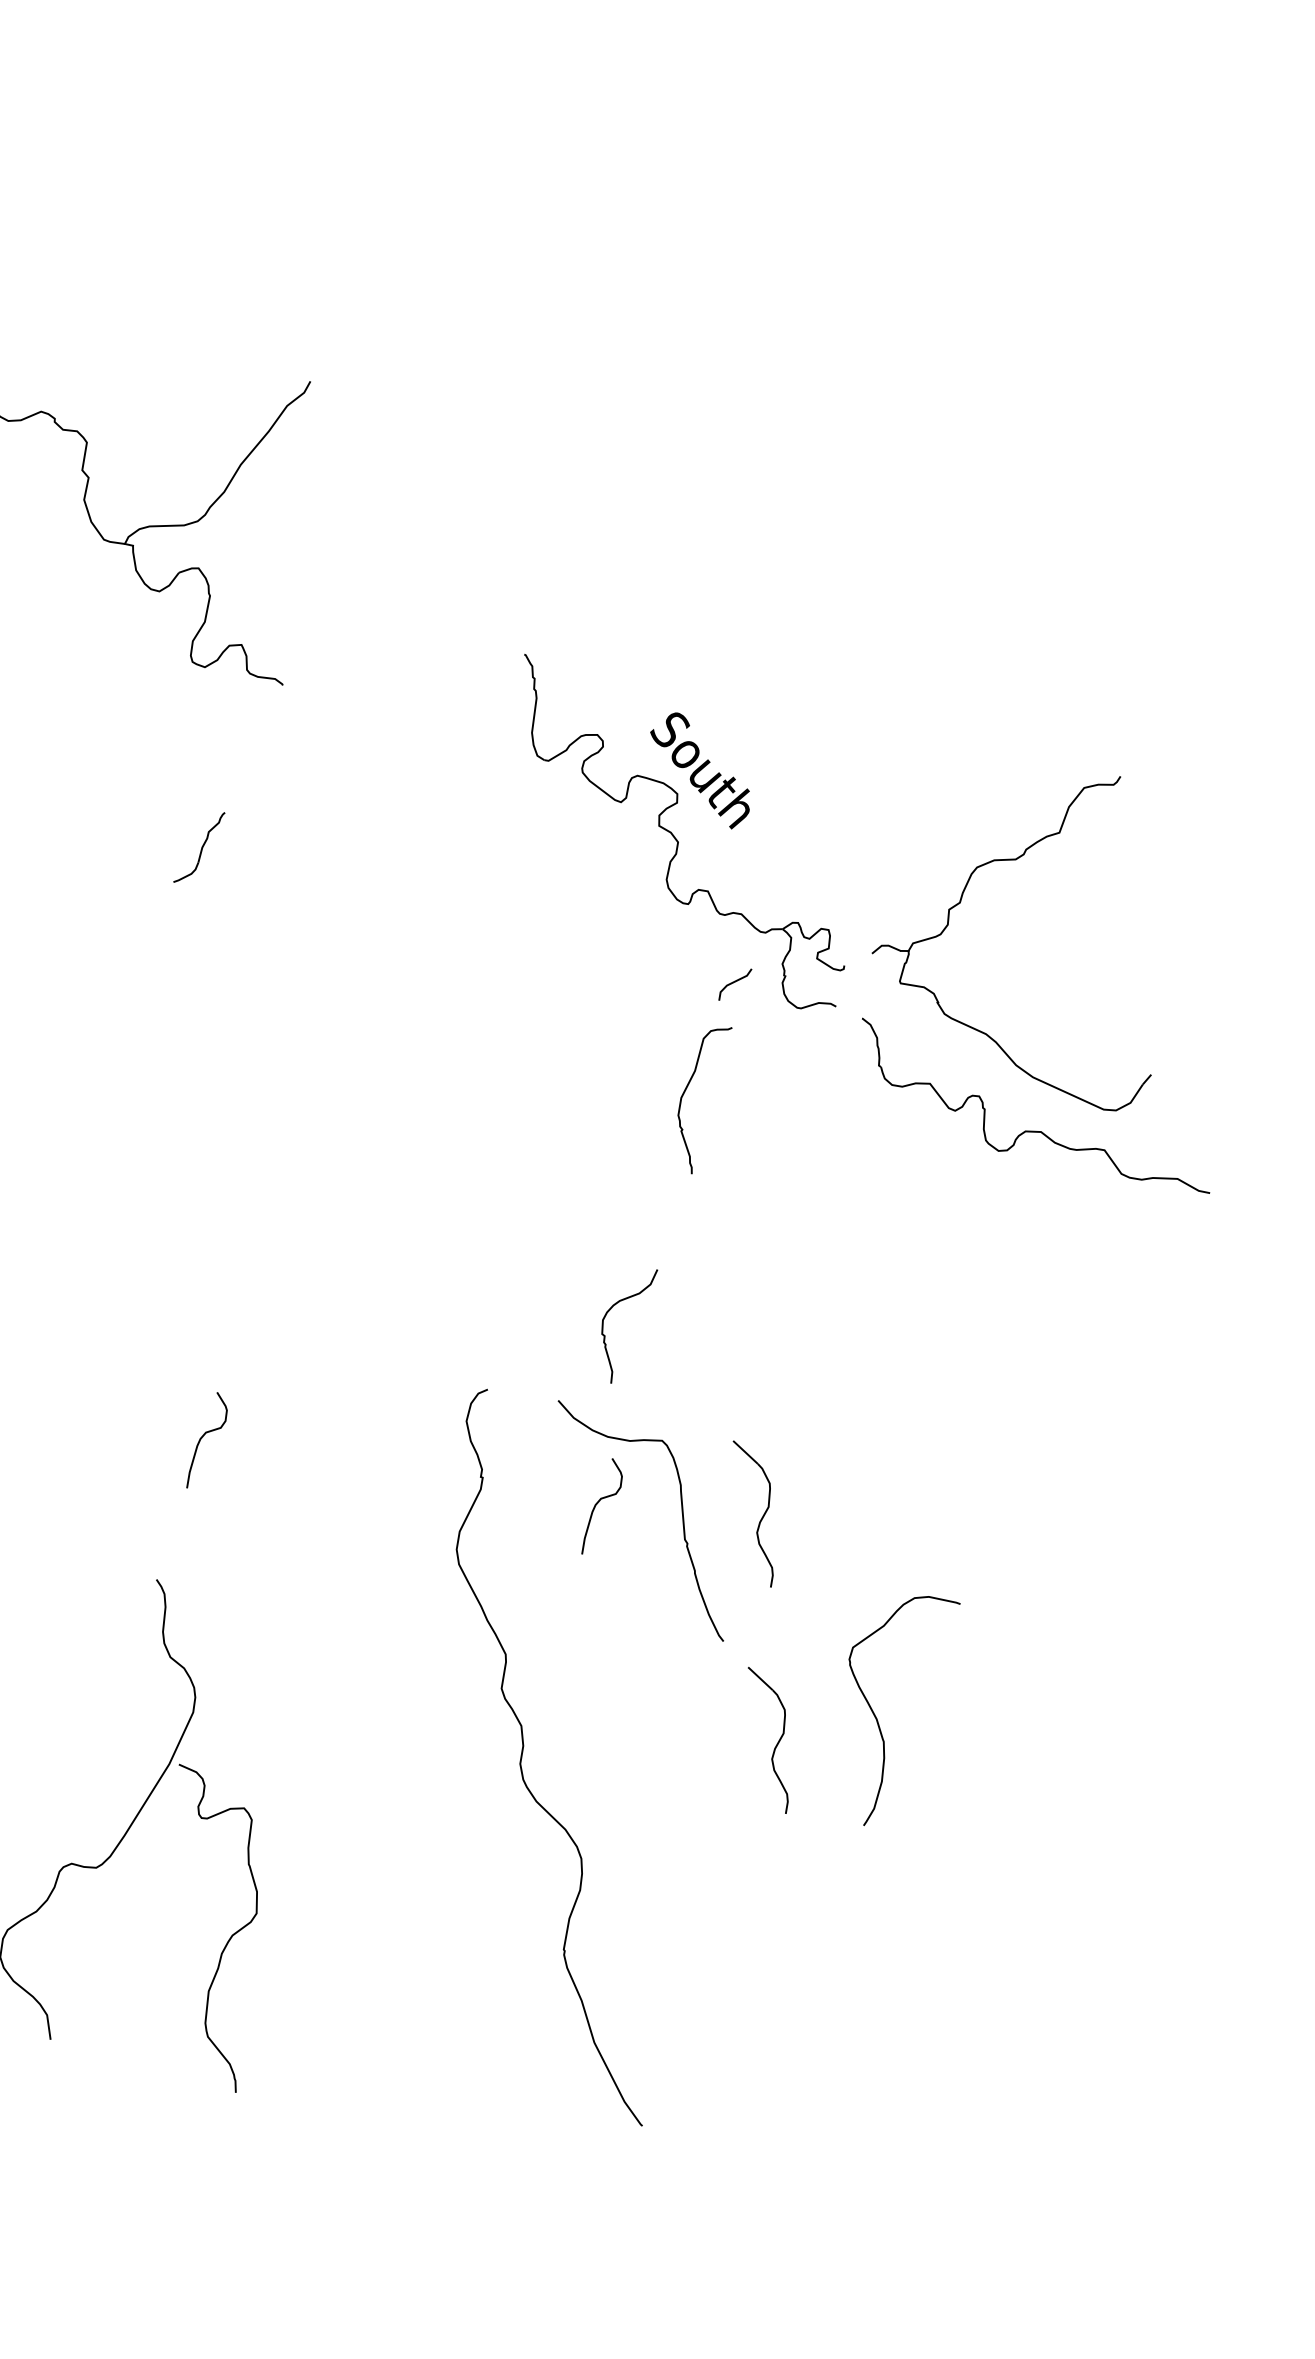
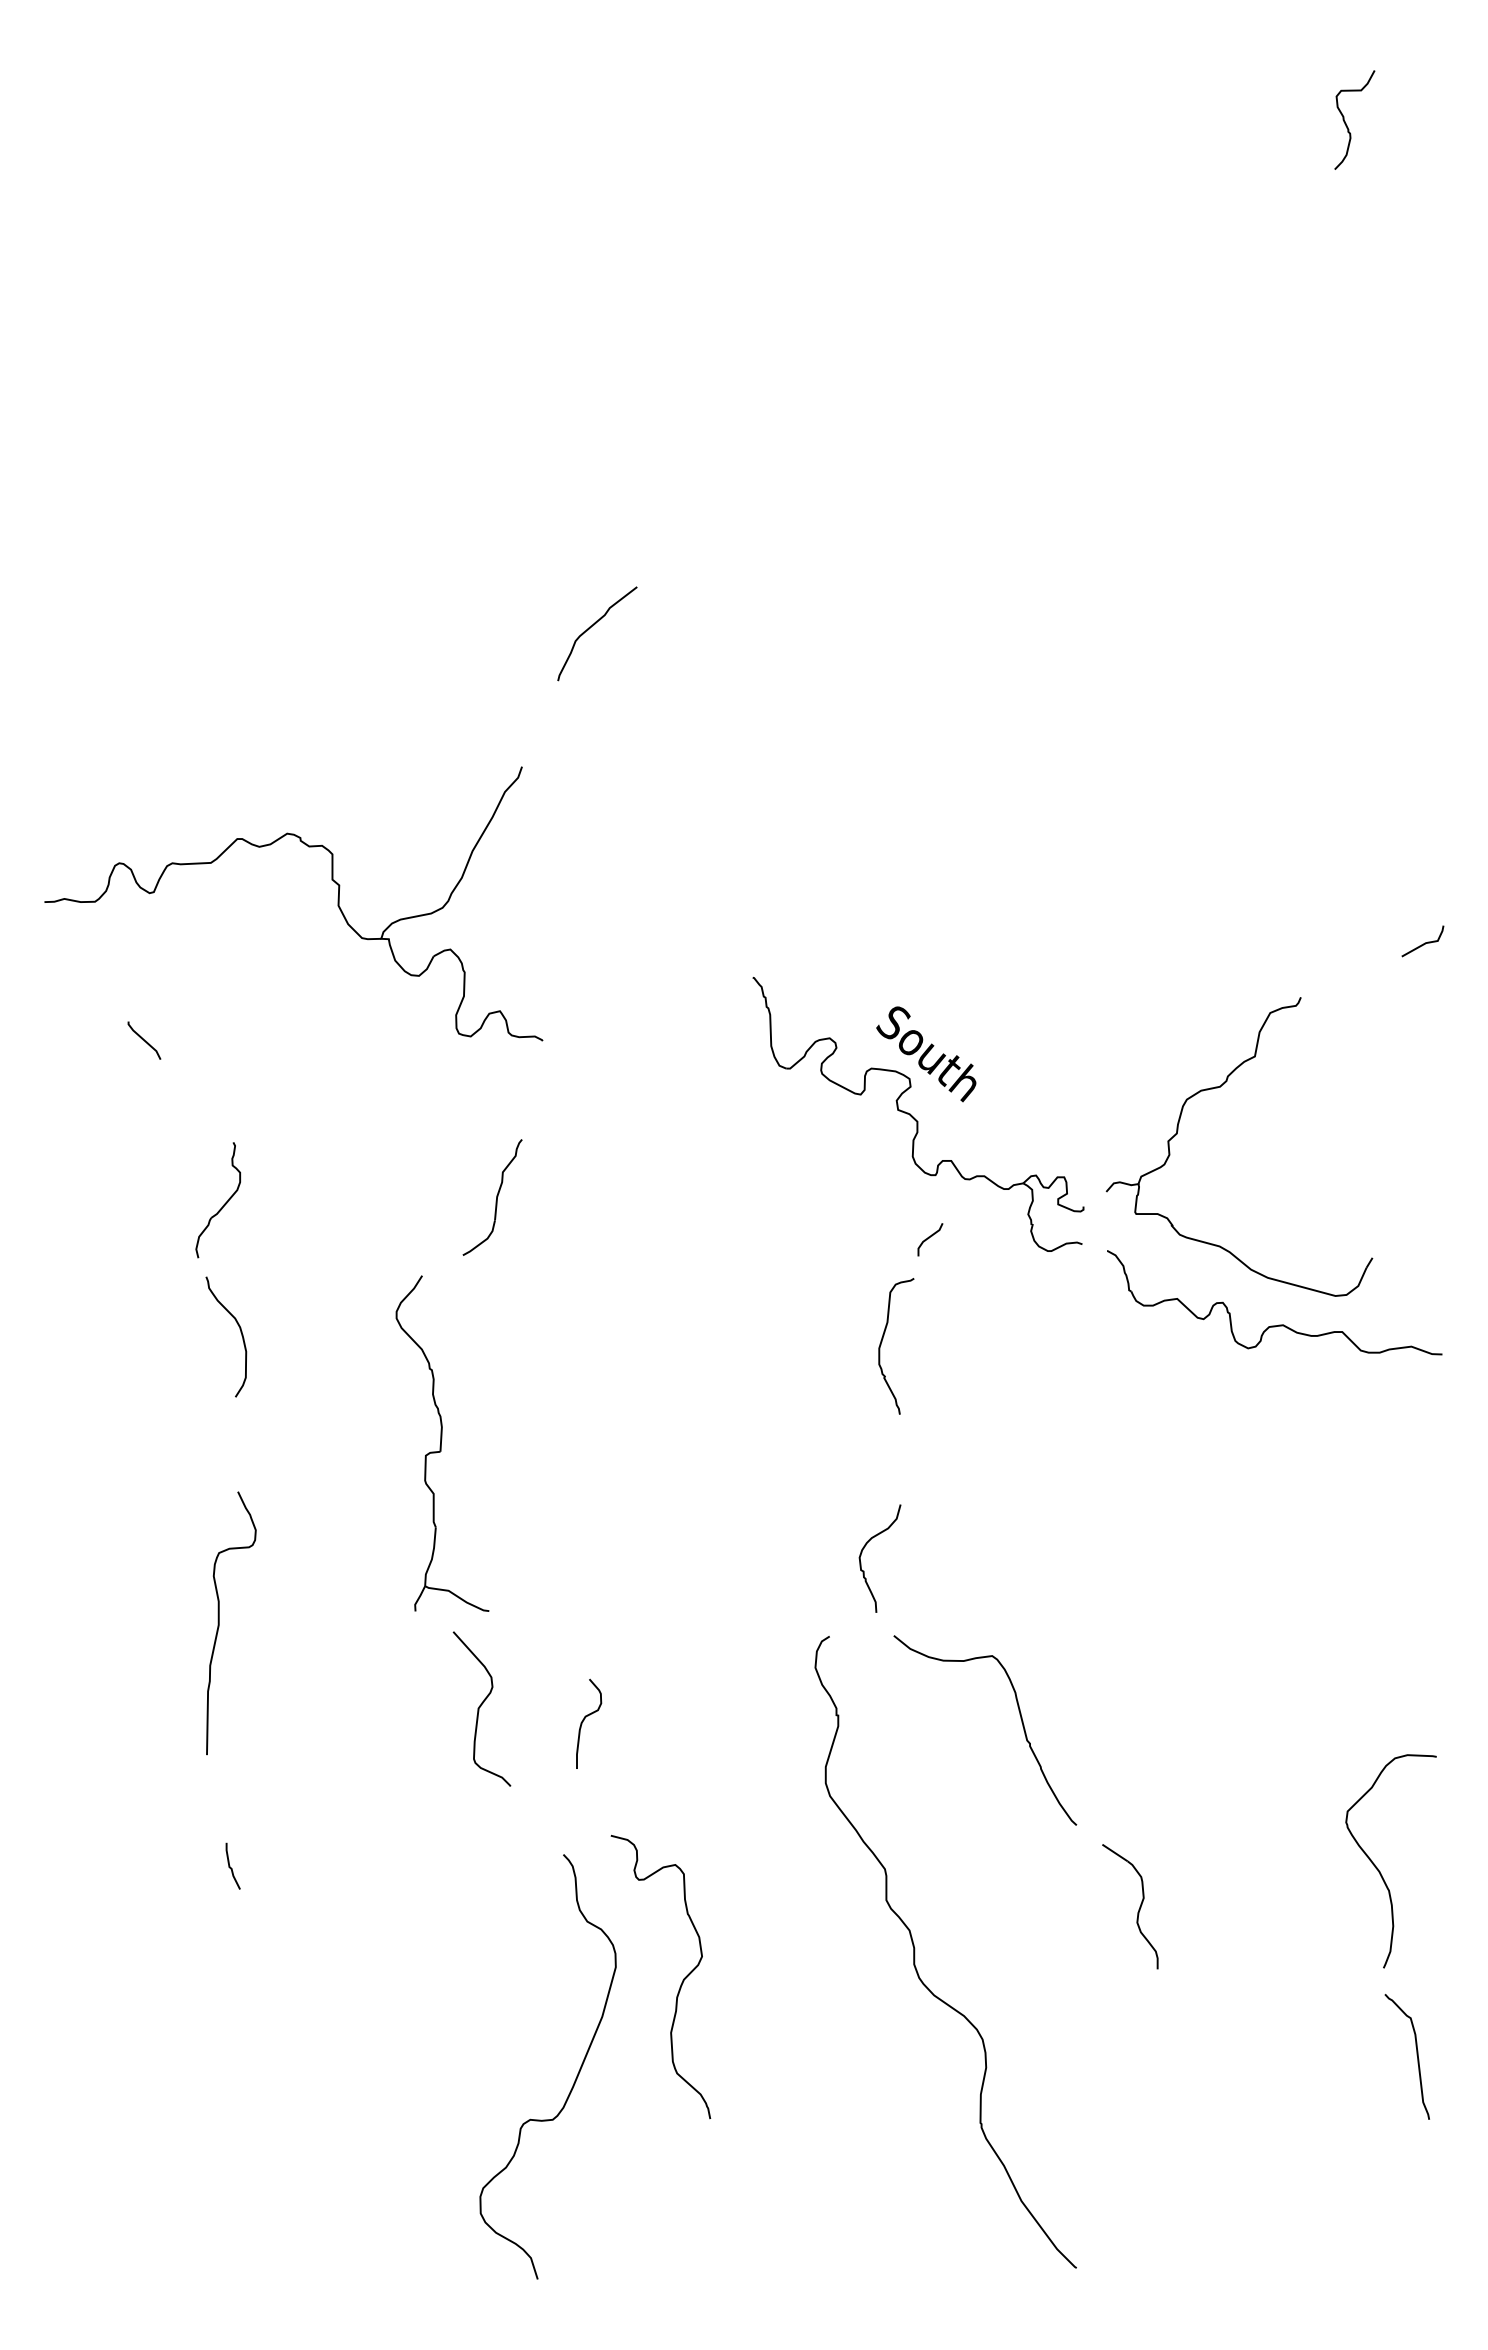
curve: (411, 241) -> (591, 627), added
line: (1265, 739) -> (1424, 942), added
part: (199, 847) -> (492, 1197), size x1.67
line: (734, 983) -> (929, 1238), moved
curve: (685, 1091) -> (882, 1342), moved
part: (99, 1107) -> (442, 1443), added
curve: (608, 1313) -> (863, 1550), moved
curve: (92, 1403) -> (480, 1707), added
curve: (599, 1502) -> (945, 1720), removed
part: (760, 1518) -> (1091, 1710), removed
curve: (876, 1715) -> (1378, 1868), moved
curve: (227, 1940) -> (680, 1984), moved
curve: (1053, 1955) -> (1416, 2055), added

